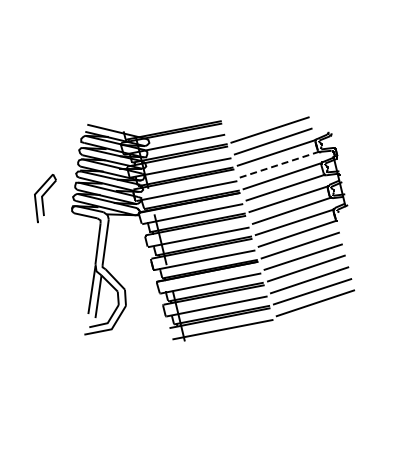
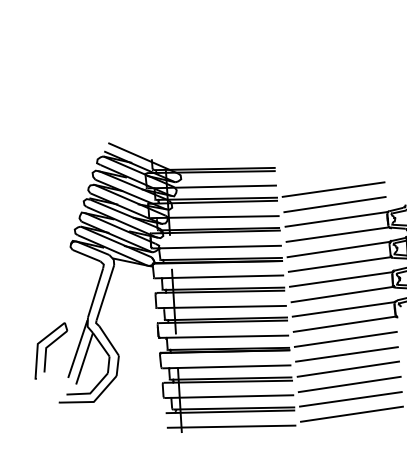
line: (279, 164) -> (337, 234), dashed -> solid
part: (45, 198) -> (50, 351), moved

